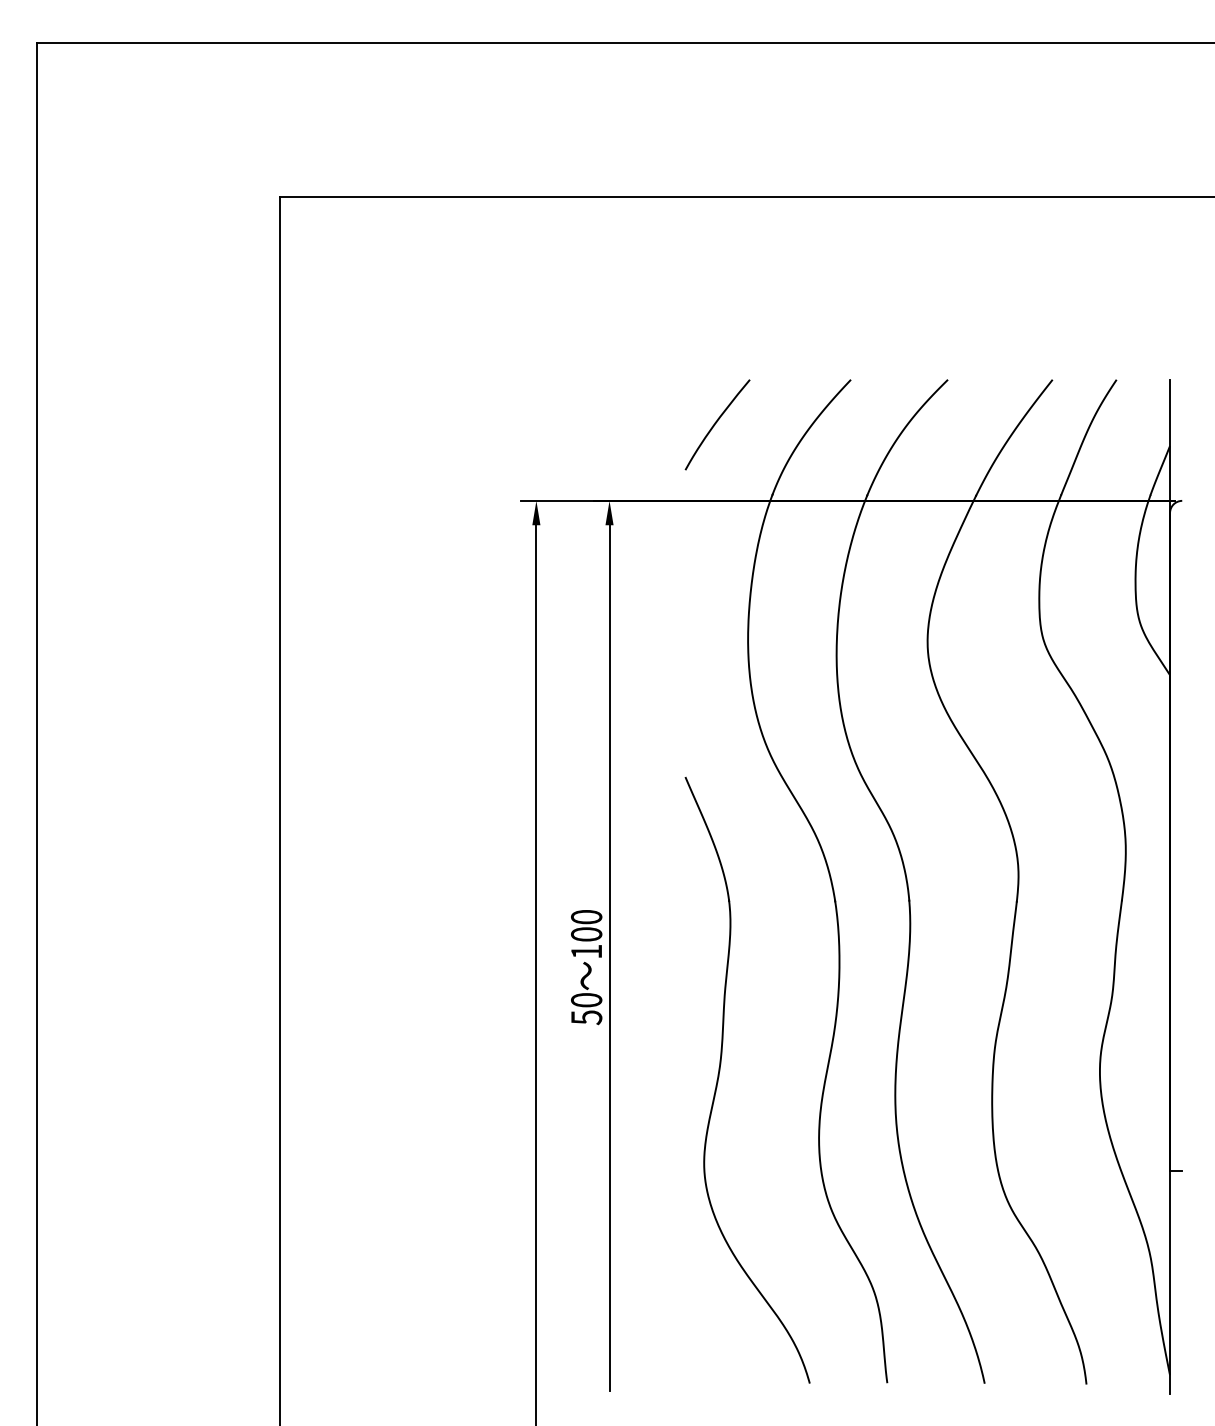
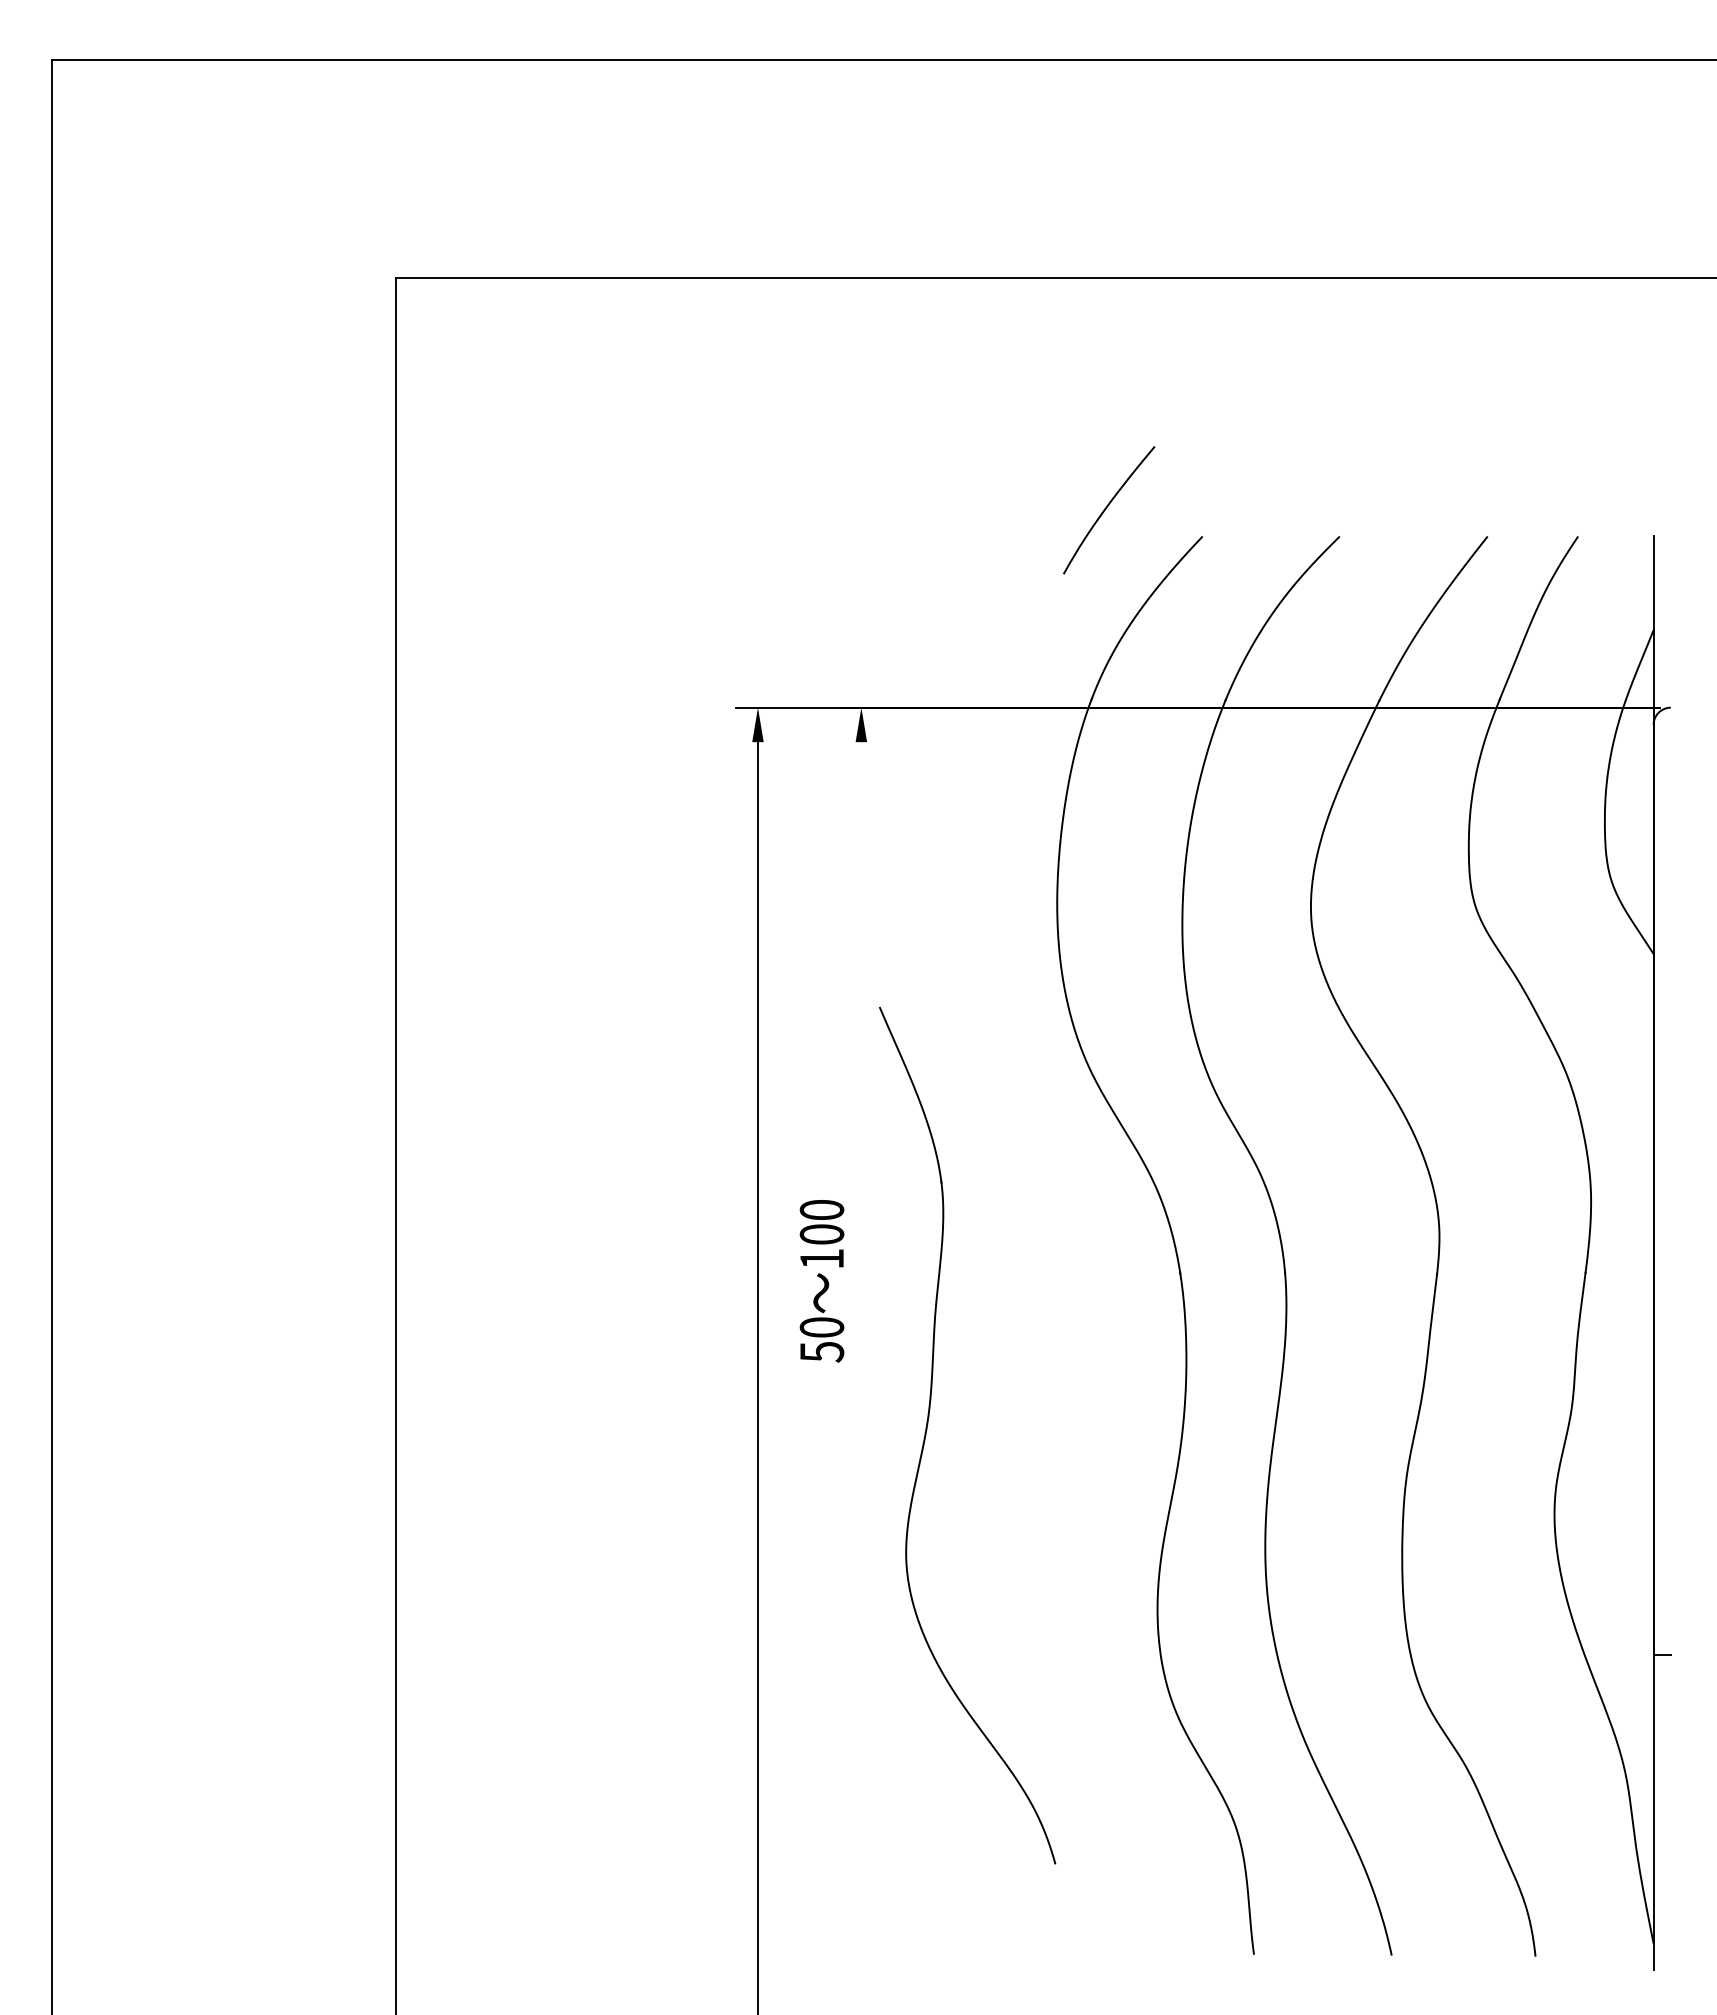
curve: (715, 424) -> (1106, 509), moved
line: (609, 957) -> (861, 1353), removed
text: (586, 967) -> (821, 1281), moved
part: (719, 1076) -> (927, 1430), moved

